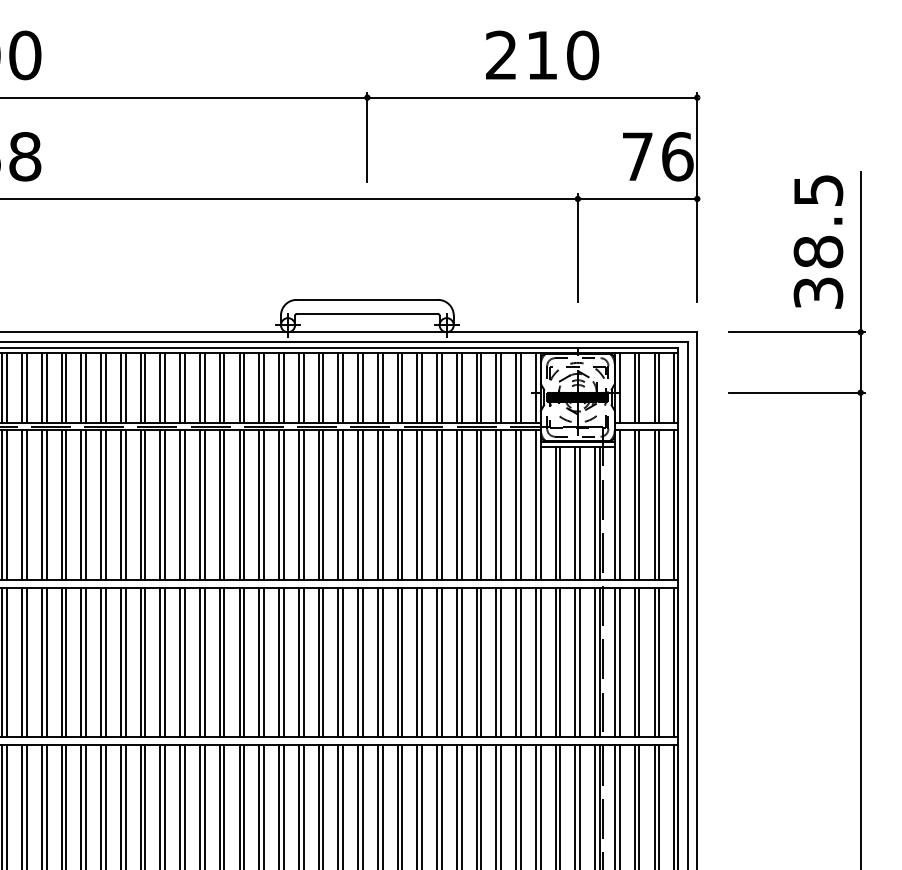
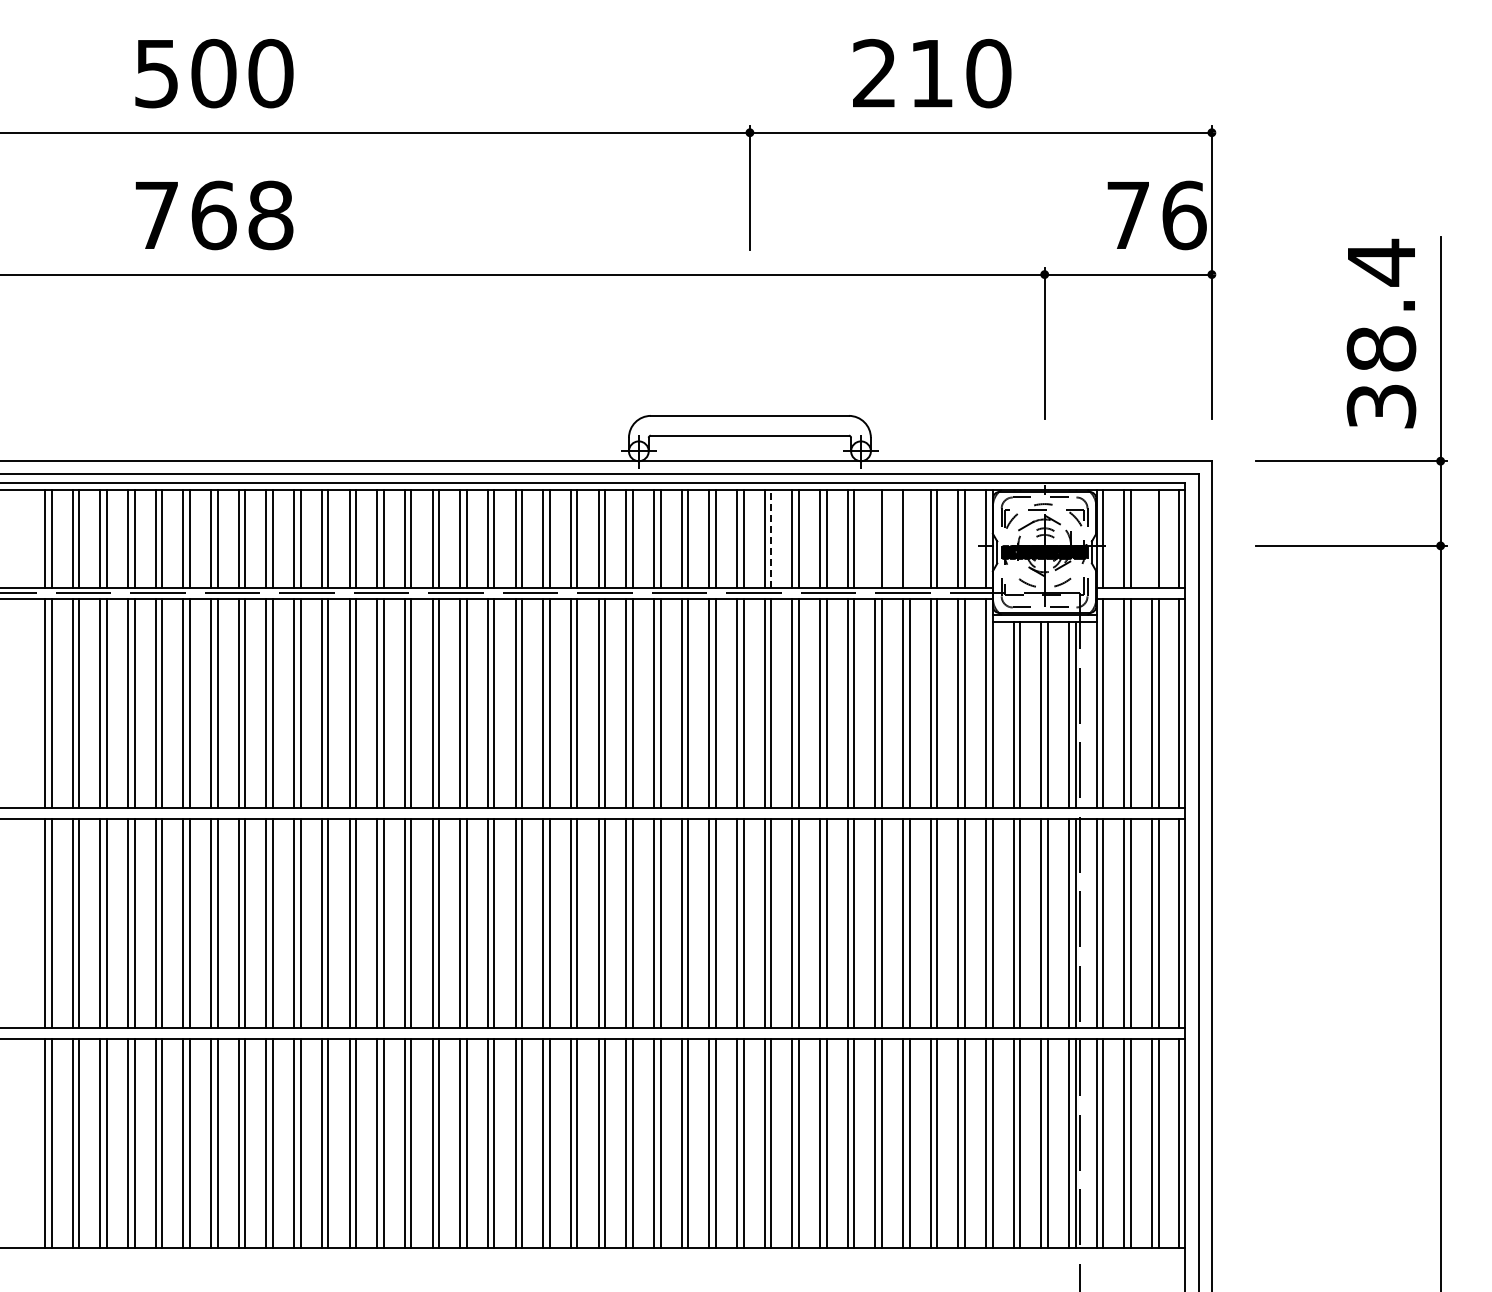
text: (542, 55) -> (932, 73), moved
text: (819, 190) -> (1382, 262), 38.5 -> 38.4
line: (382, 387) -> (771, 538), solid -> dashed
line: (457, 387) -> (875, 538), removed
line: (481, 387) -> (909, 538), removed
line: (654, 387) -> (1151, 538), removed

